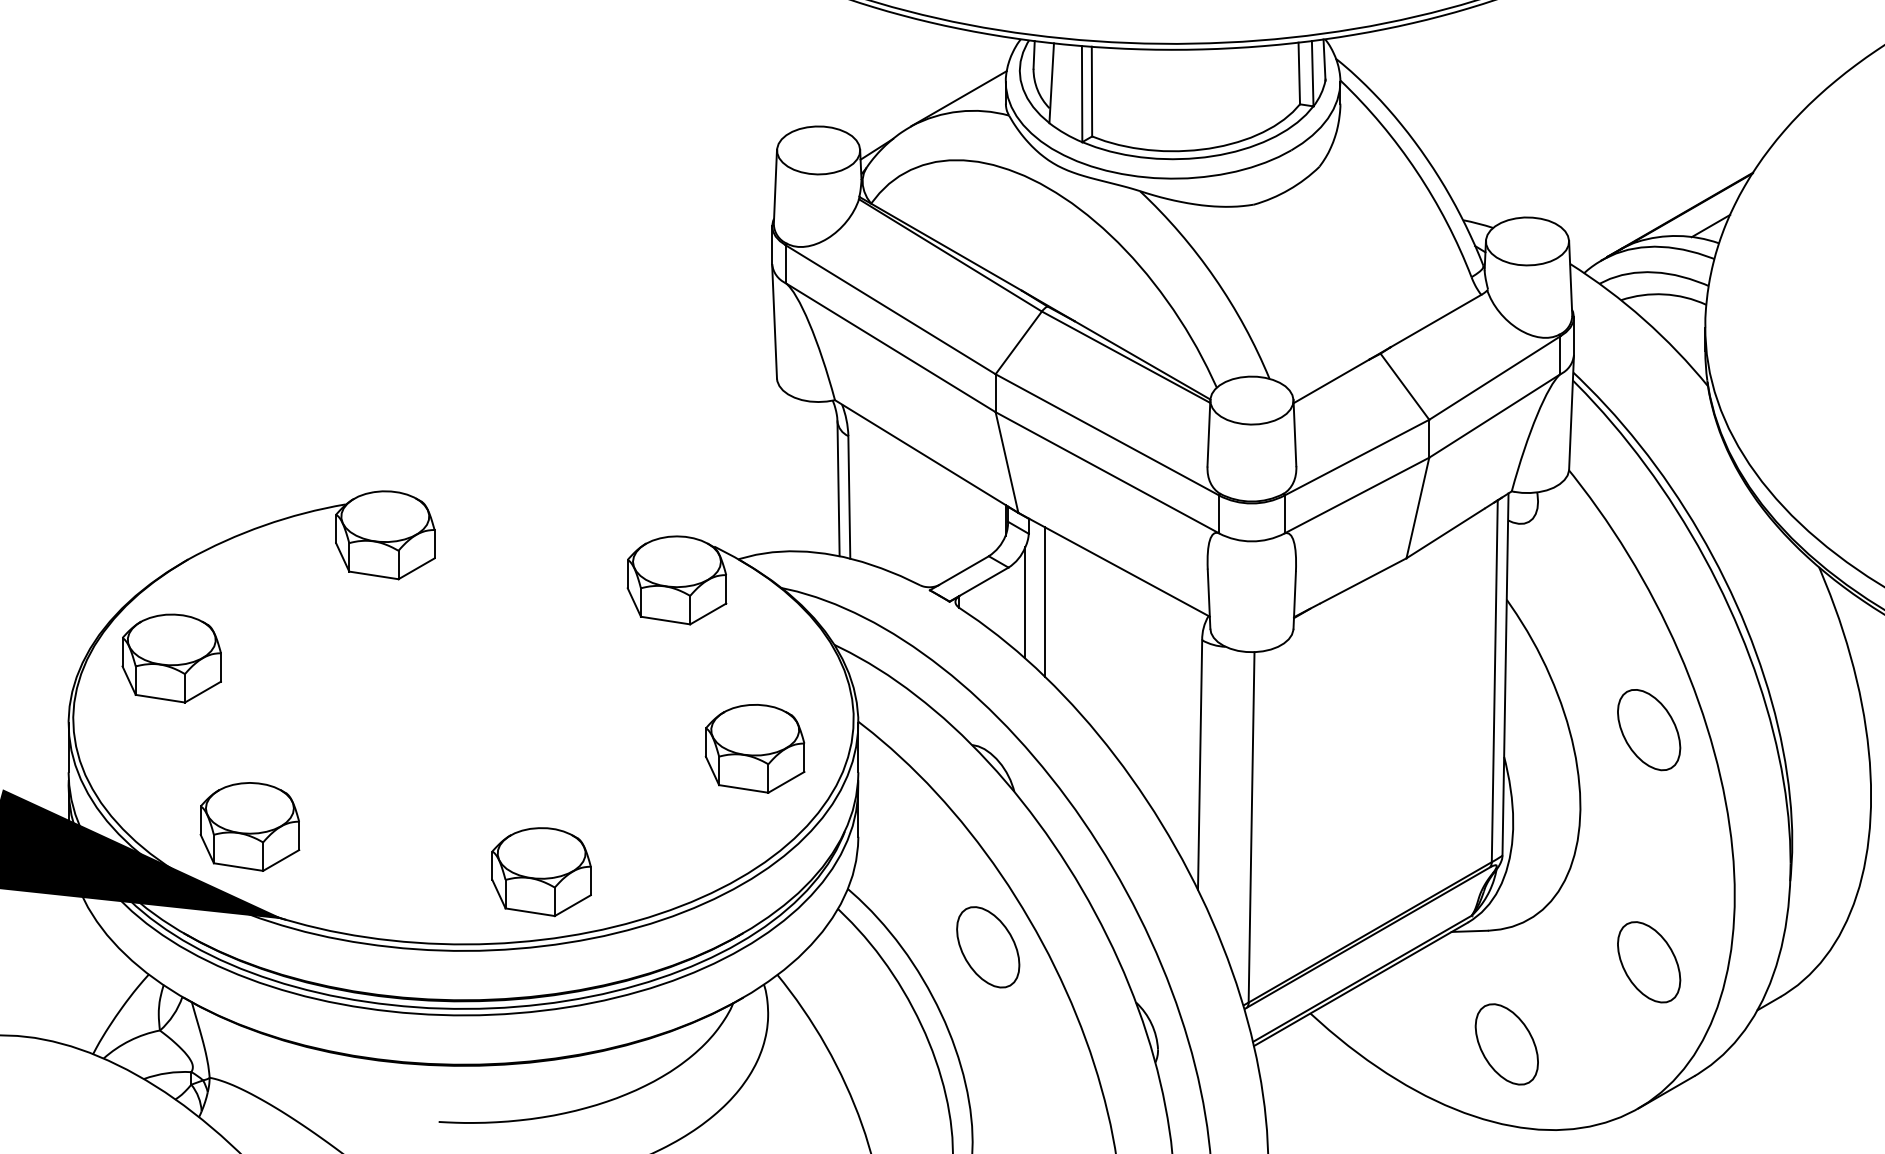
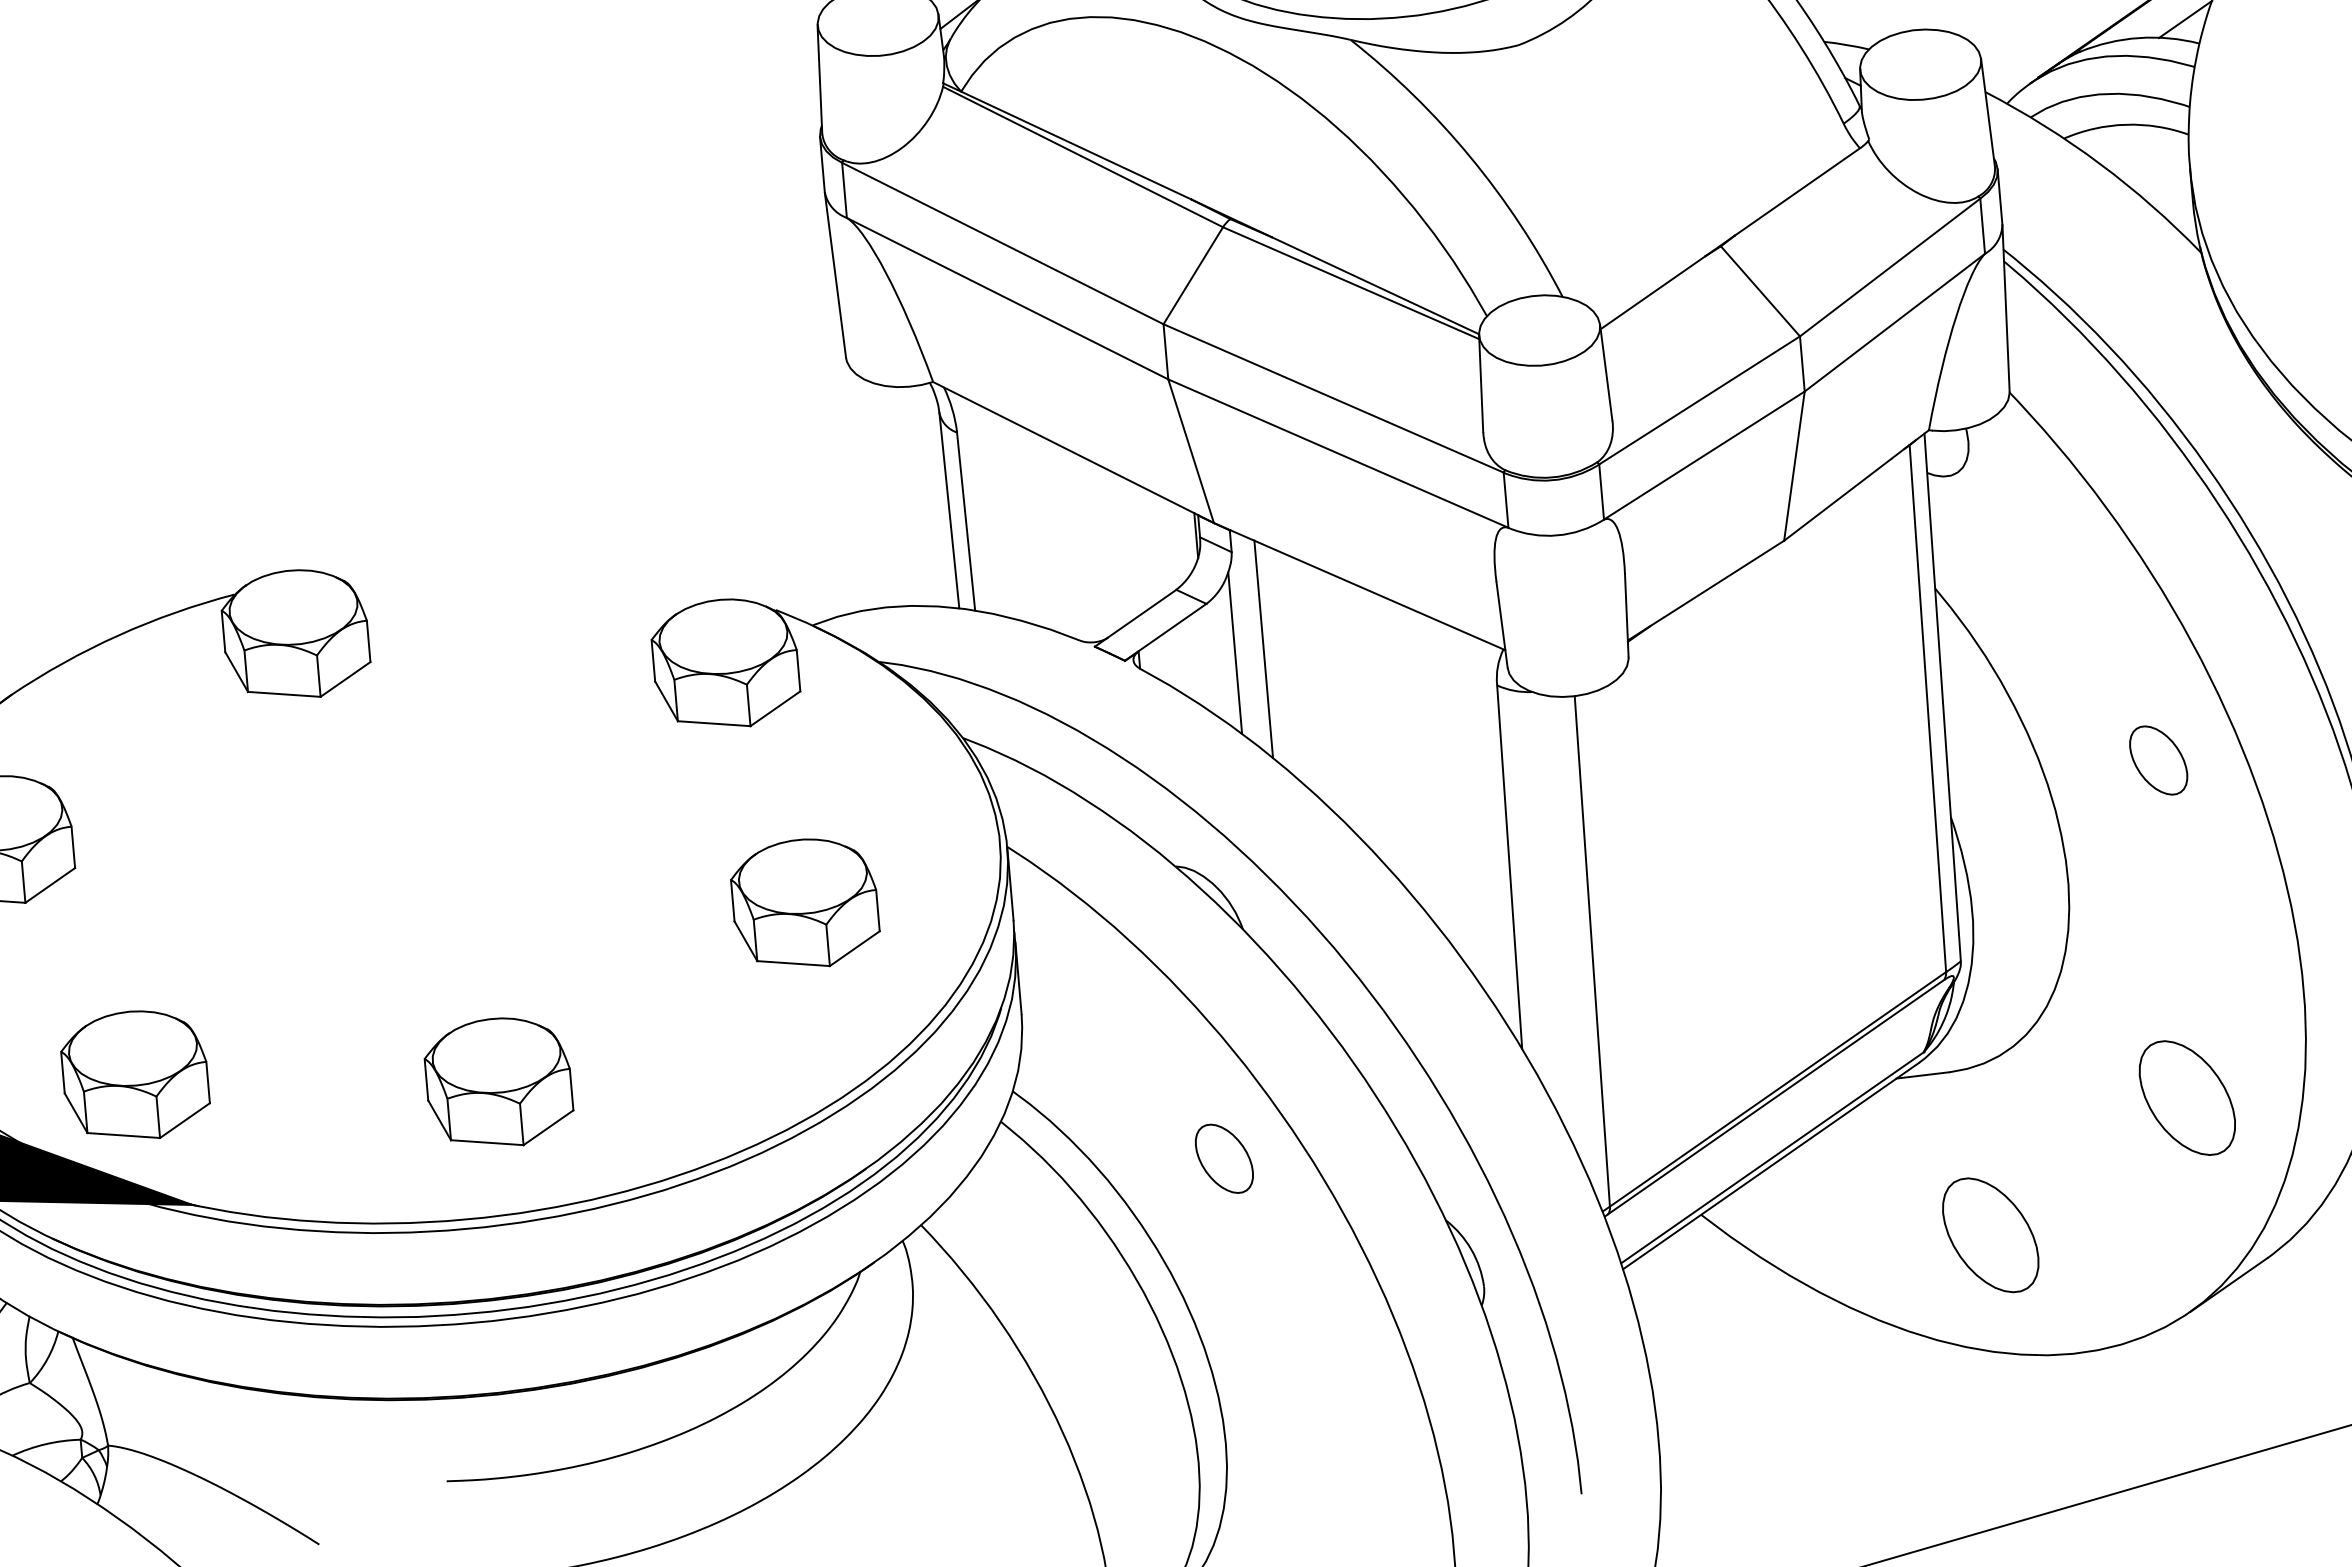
part: (1649, 730) -> (2159, 760), size x0.6
part: (754, 748) -> (804, 903), moved
part: (541, 872) -> (498, 1083), moved
part: (988, 947) -> (1224, 1158), size x0.6

